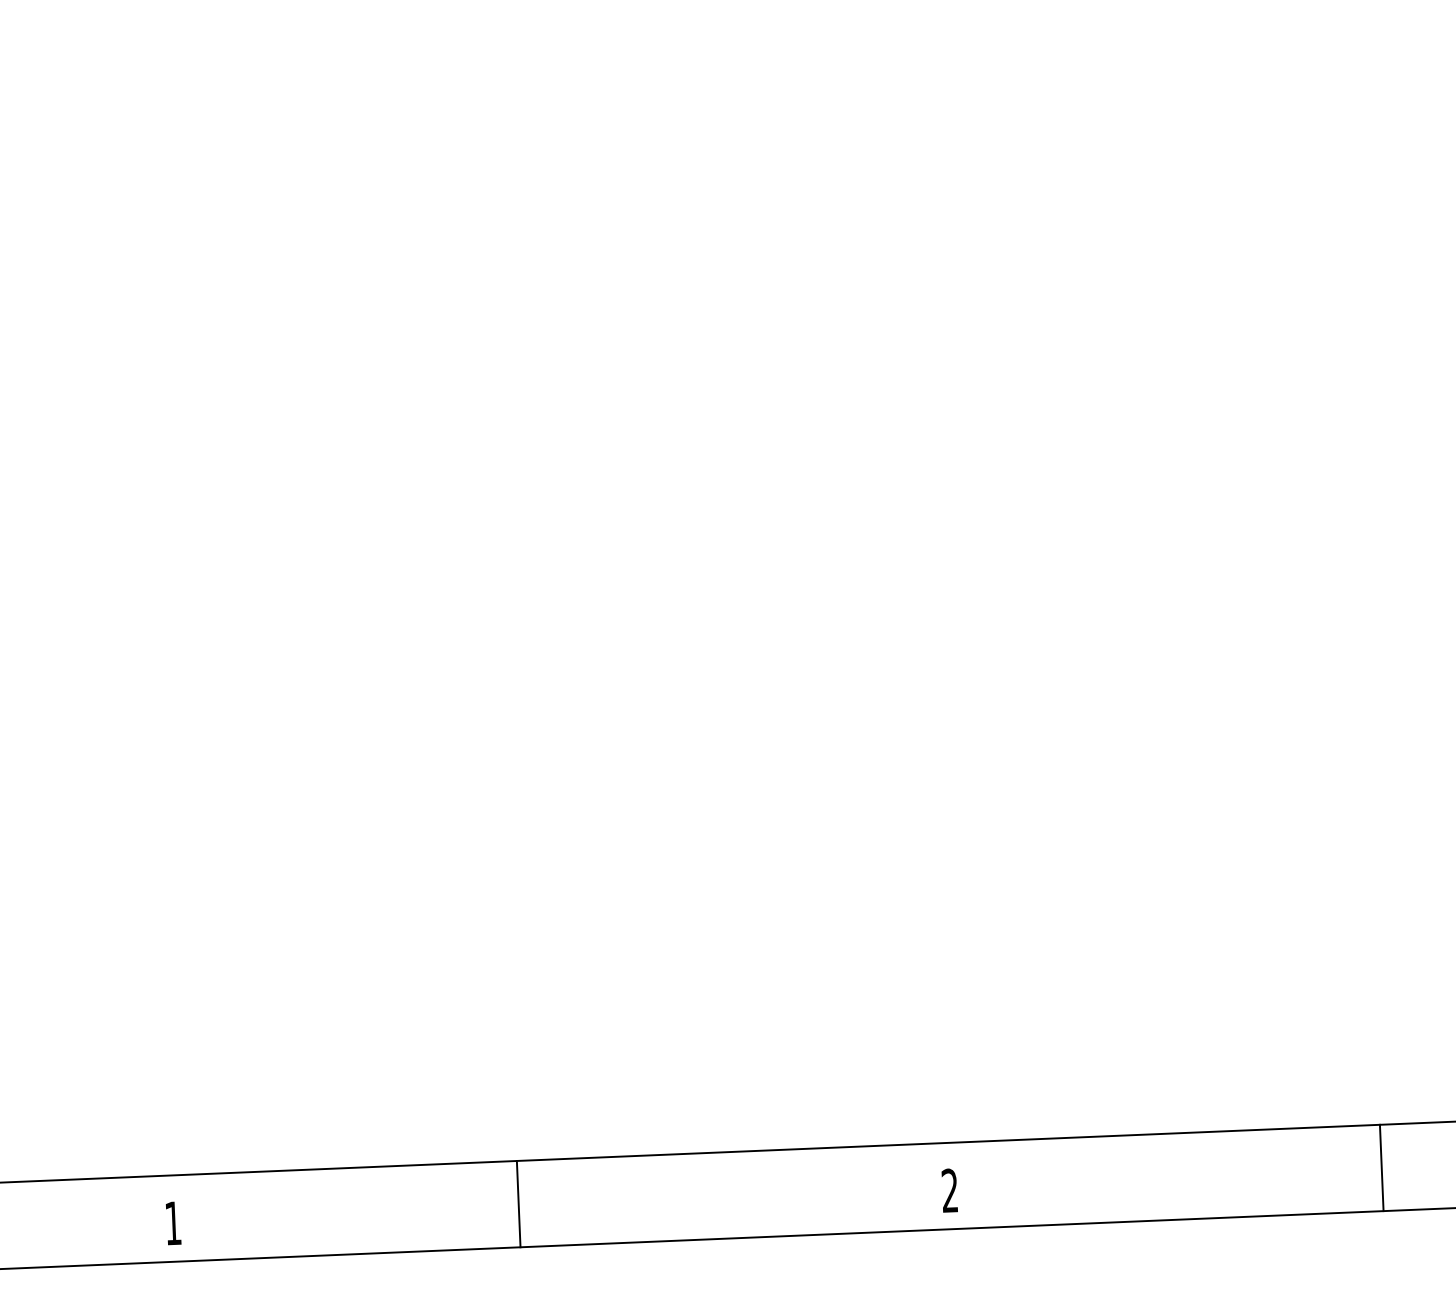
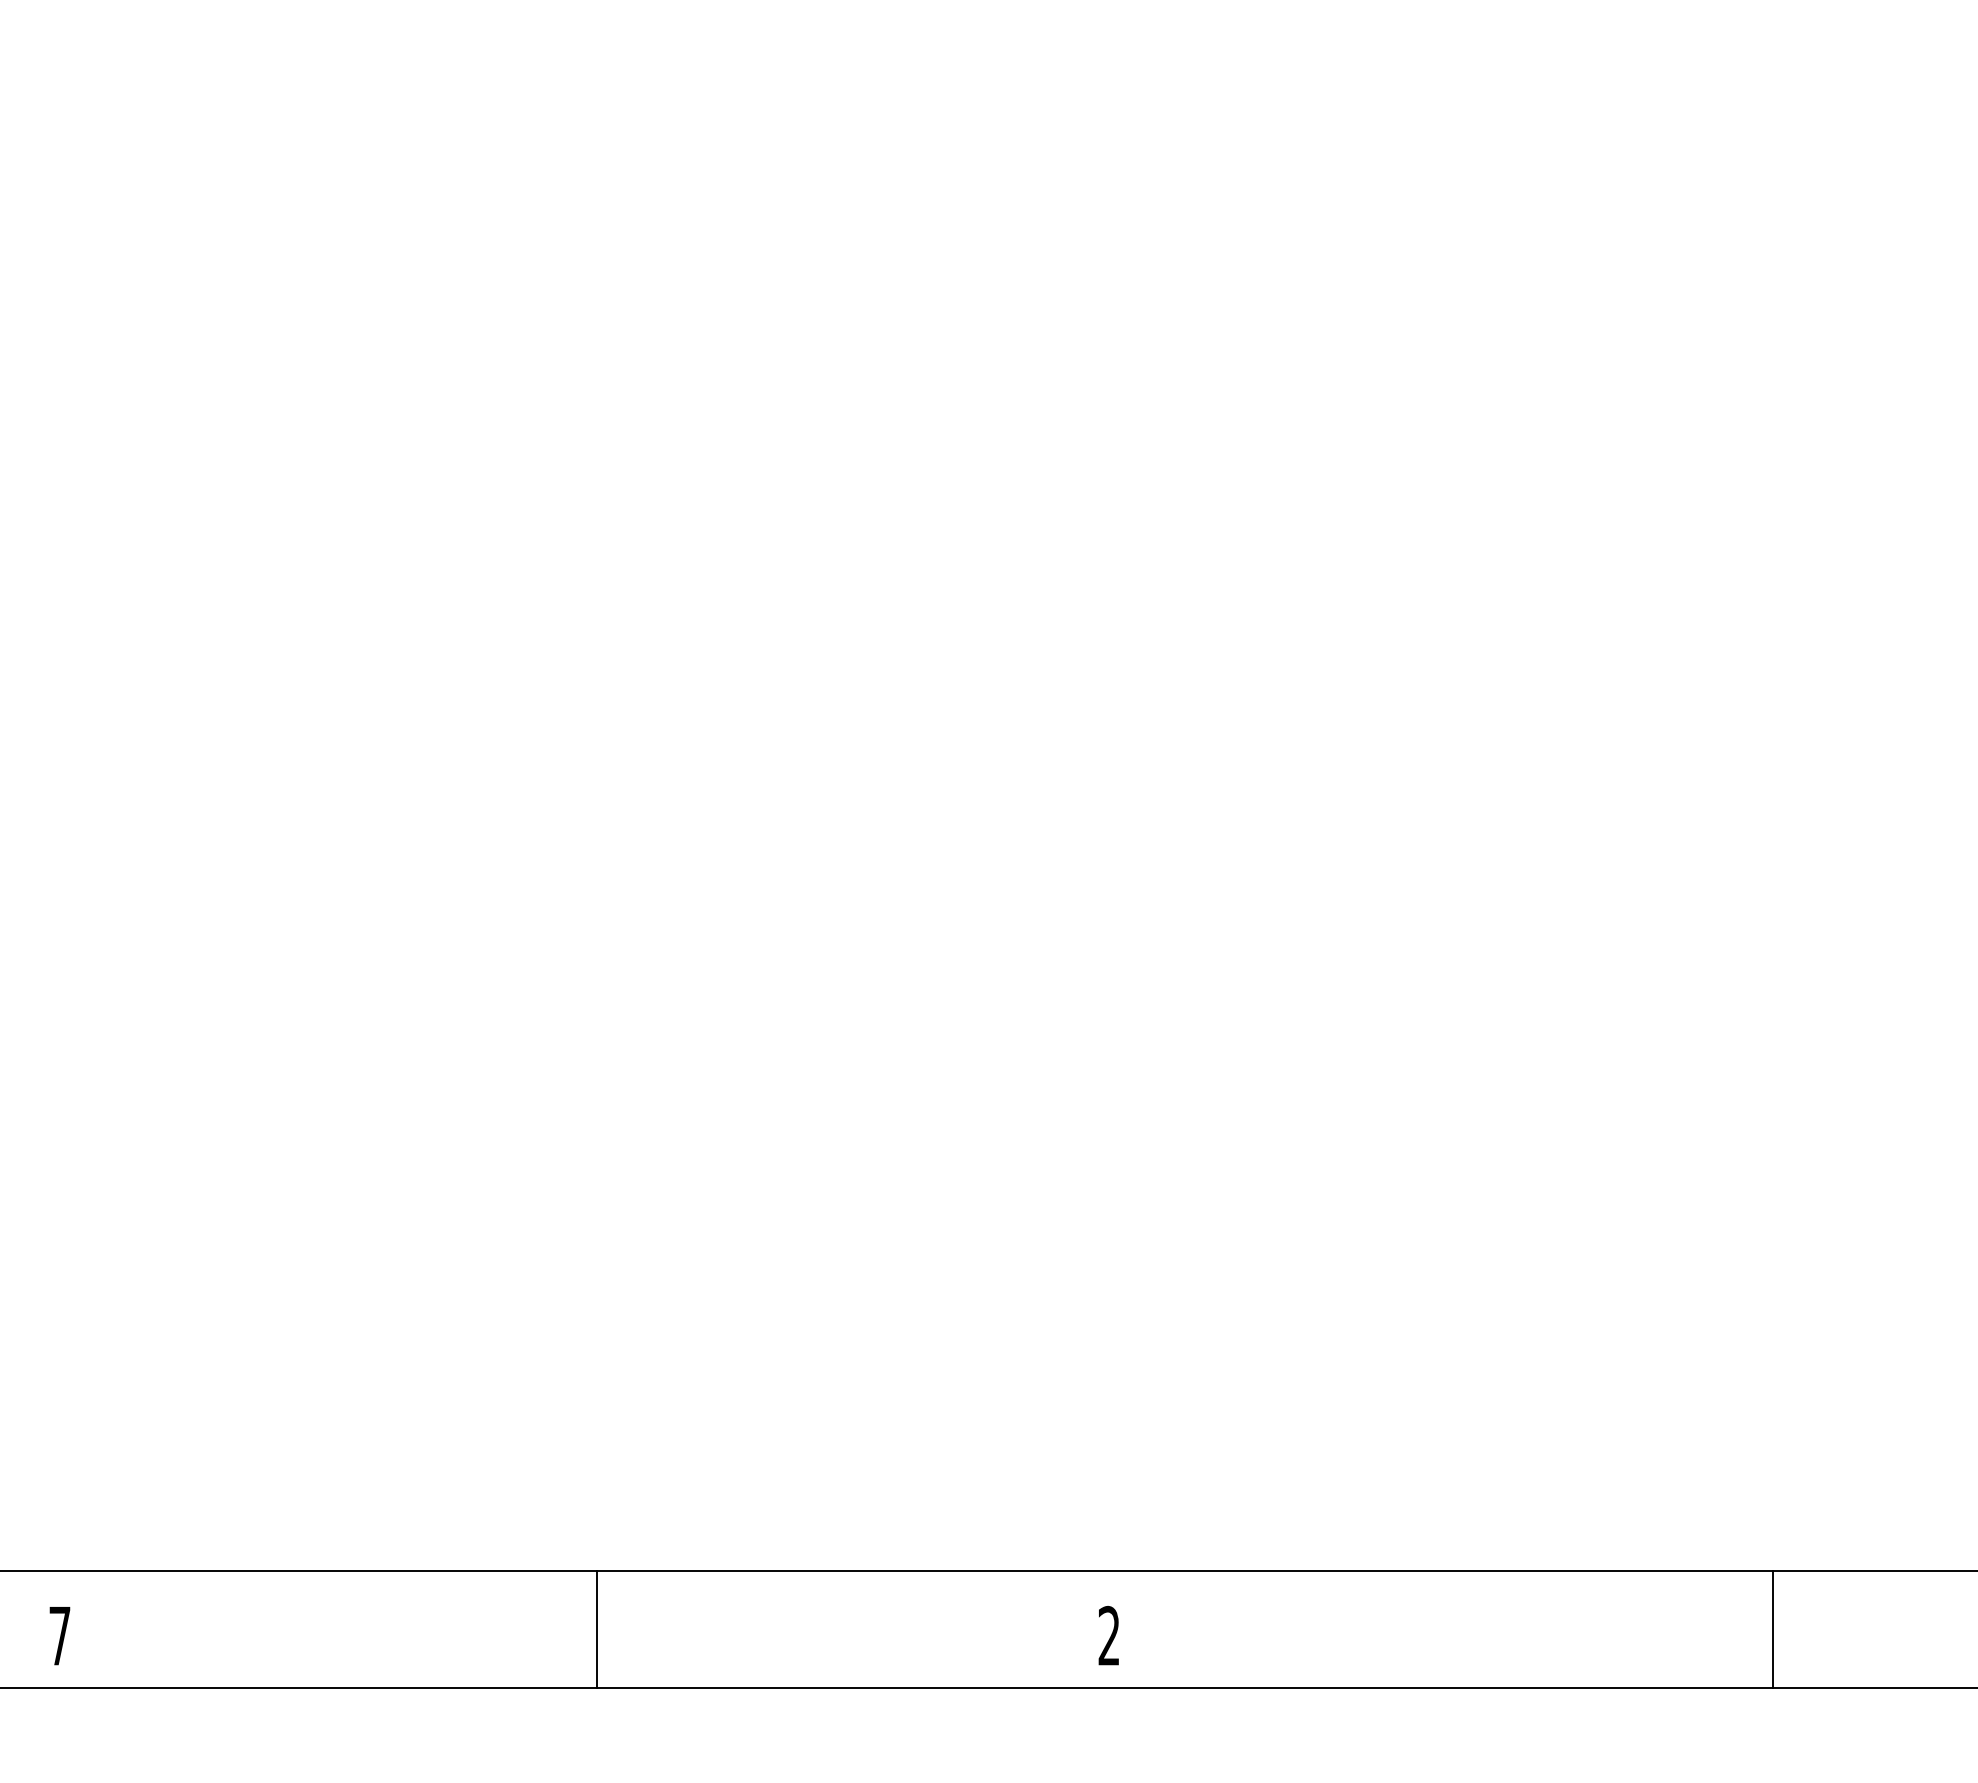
line: (1381, 1167) -> (1772, 1629), moved
line: (518, 1204) -> (596, 1629), moved
text: (172, 1223) -> (59, 1636), 1 -> 7

